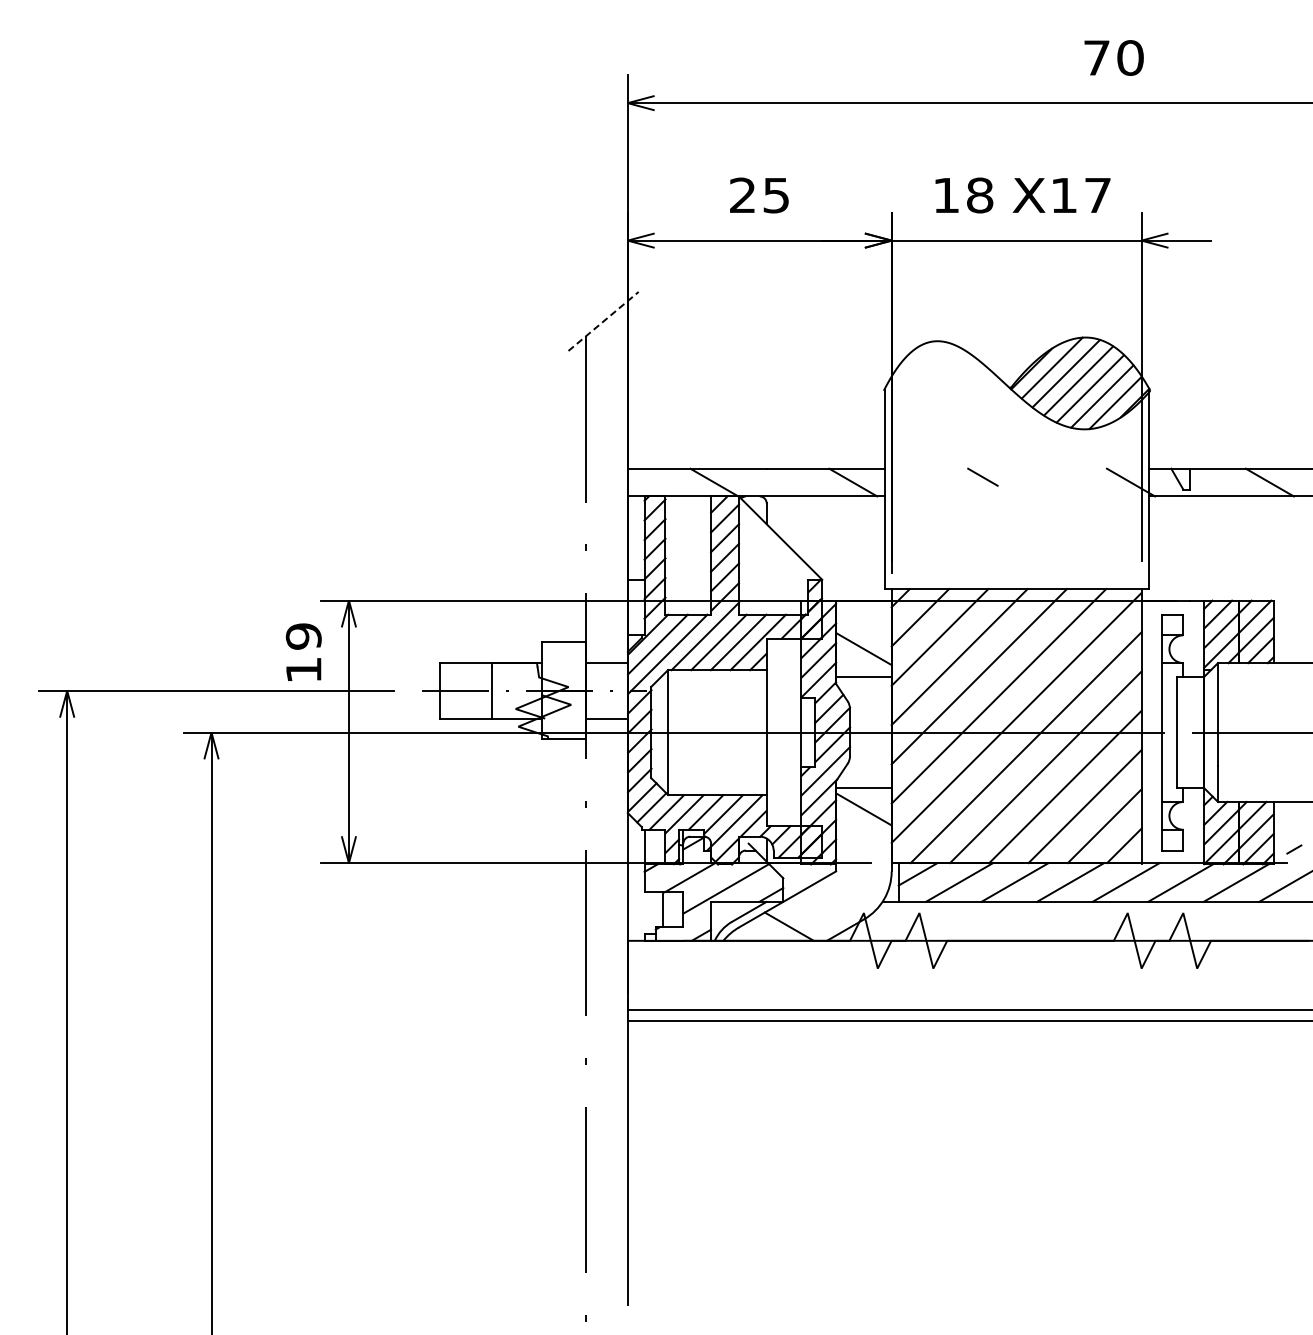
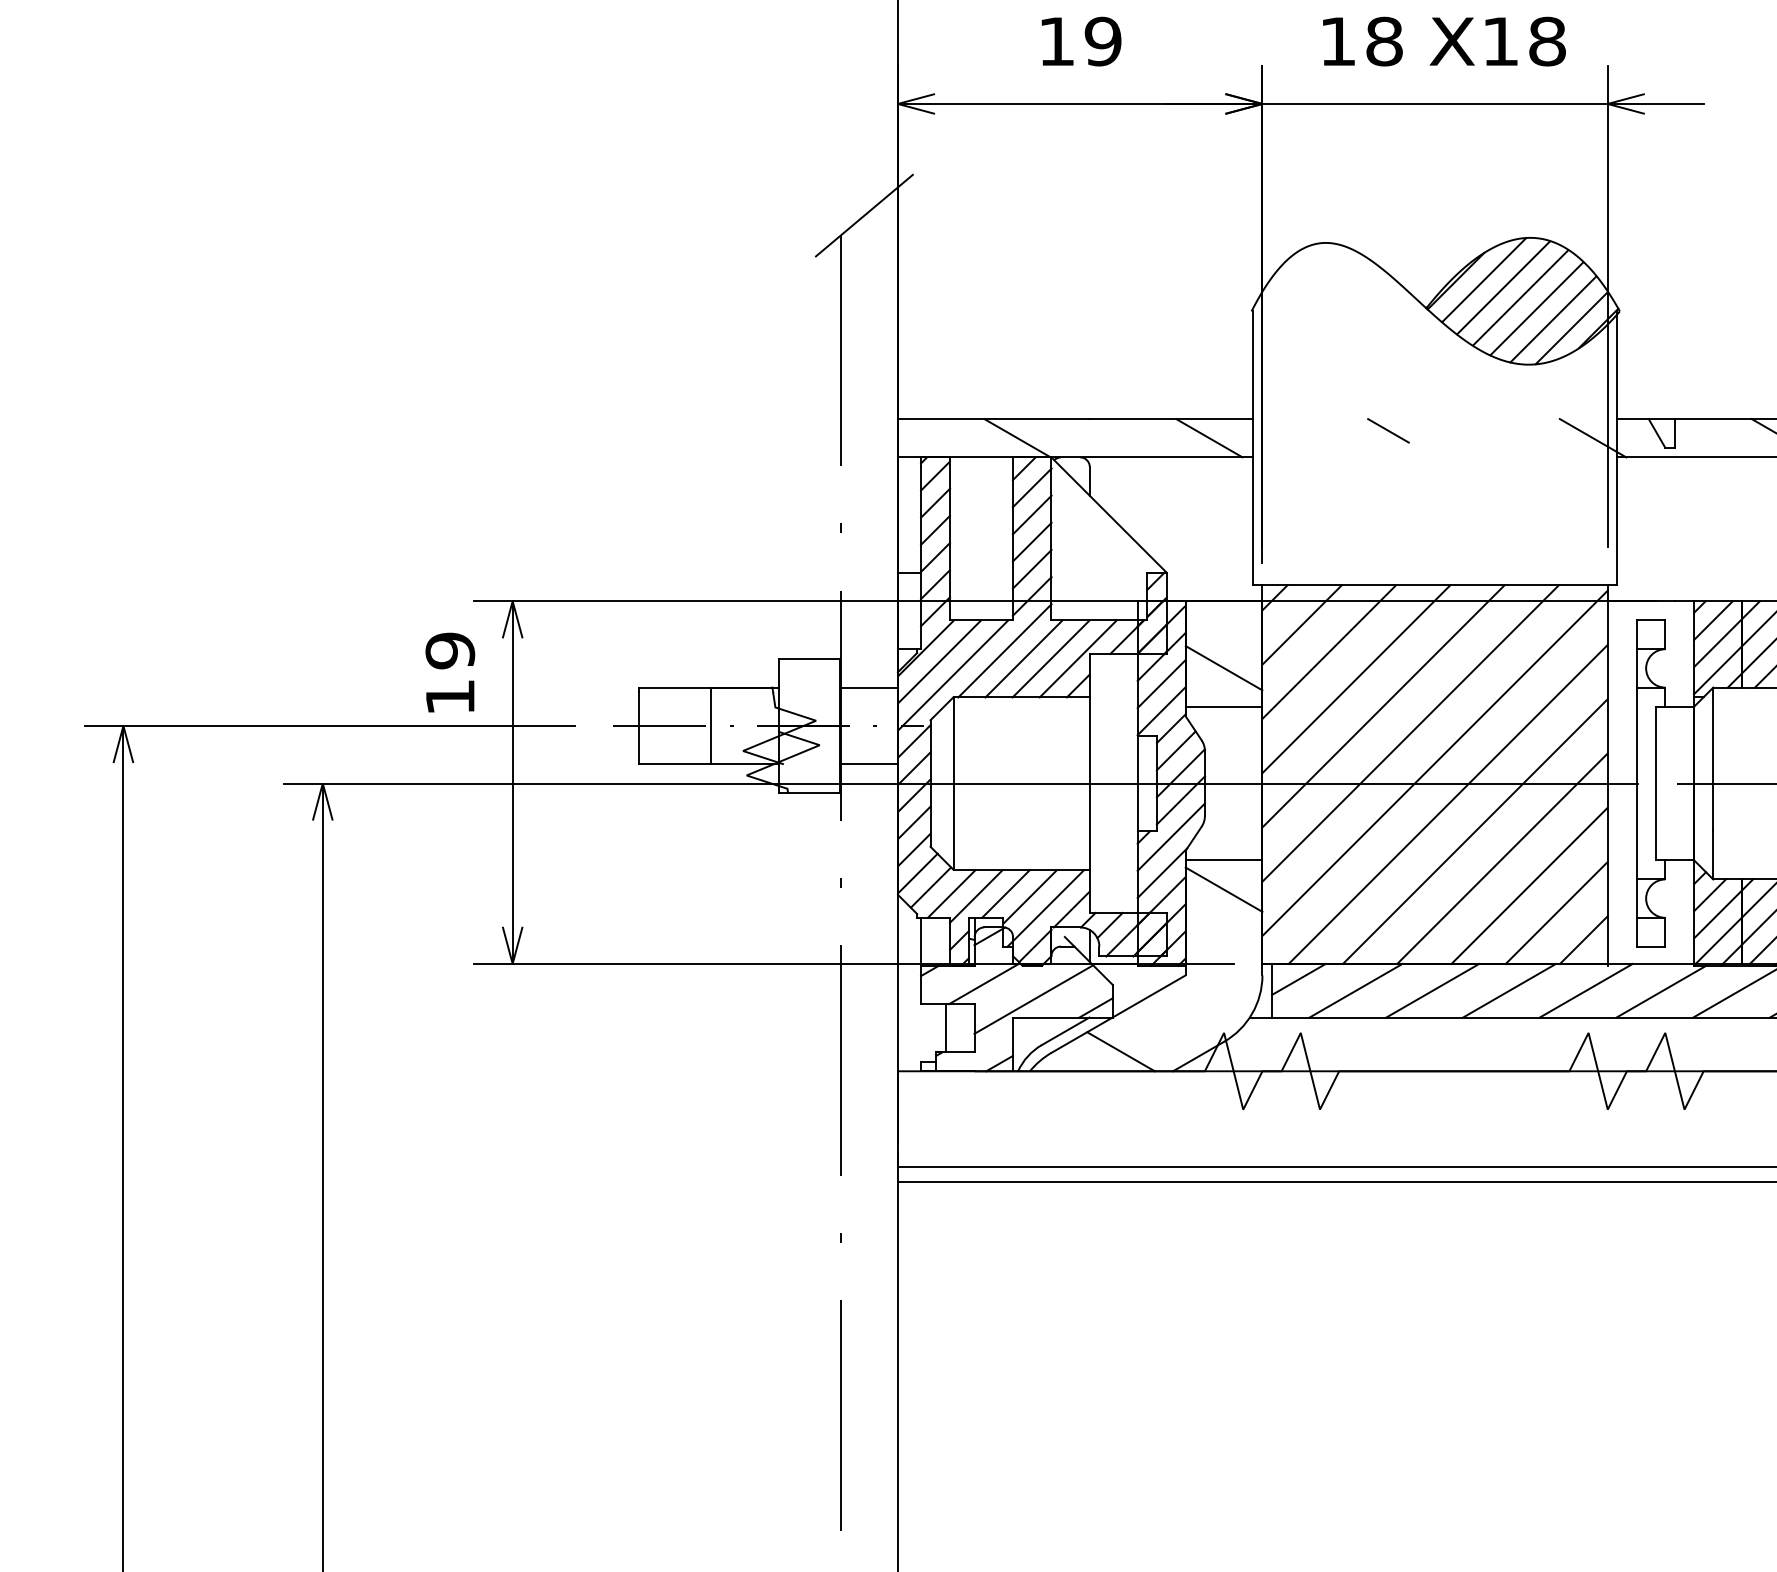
text: (759, 195) -> (1079, 41), 25 -> 19
text: (1097, 195) -> (1546, 41), X17 -> X18
line: (603, 321) -> (864, 215), dashed -> solid

